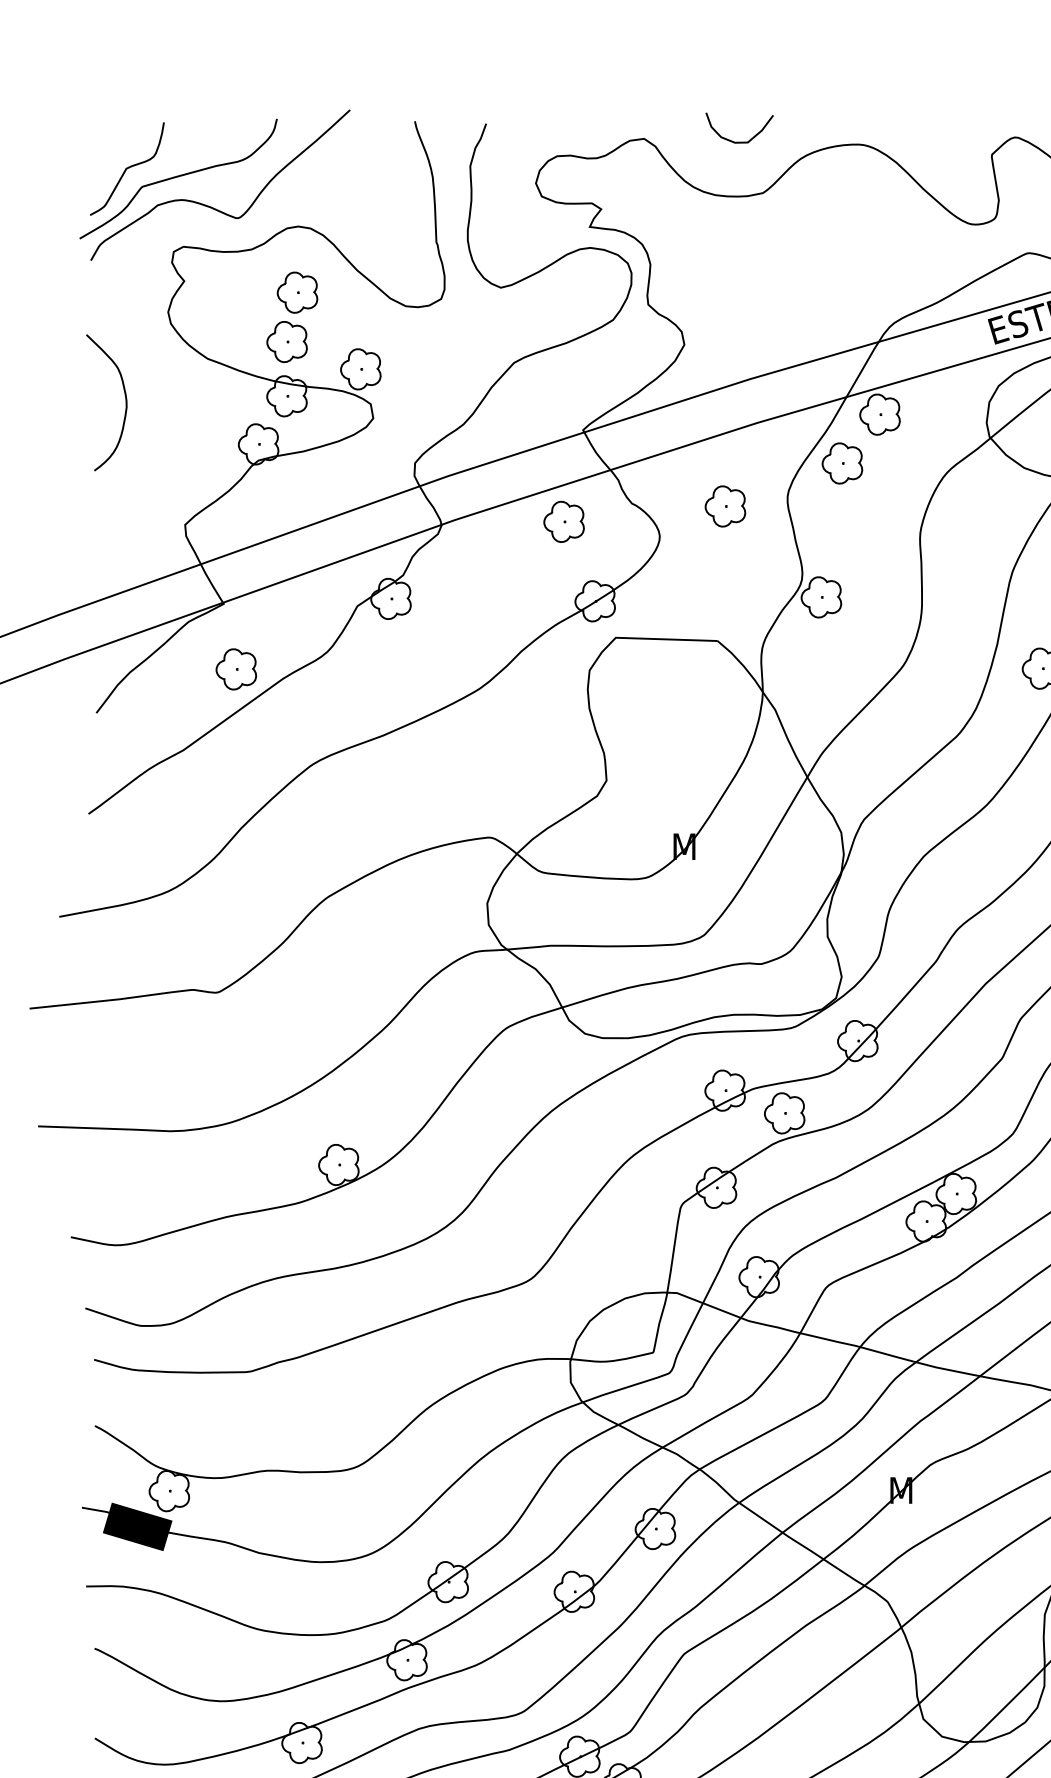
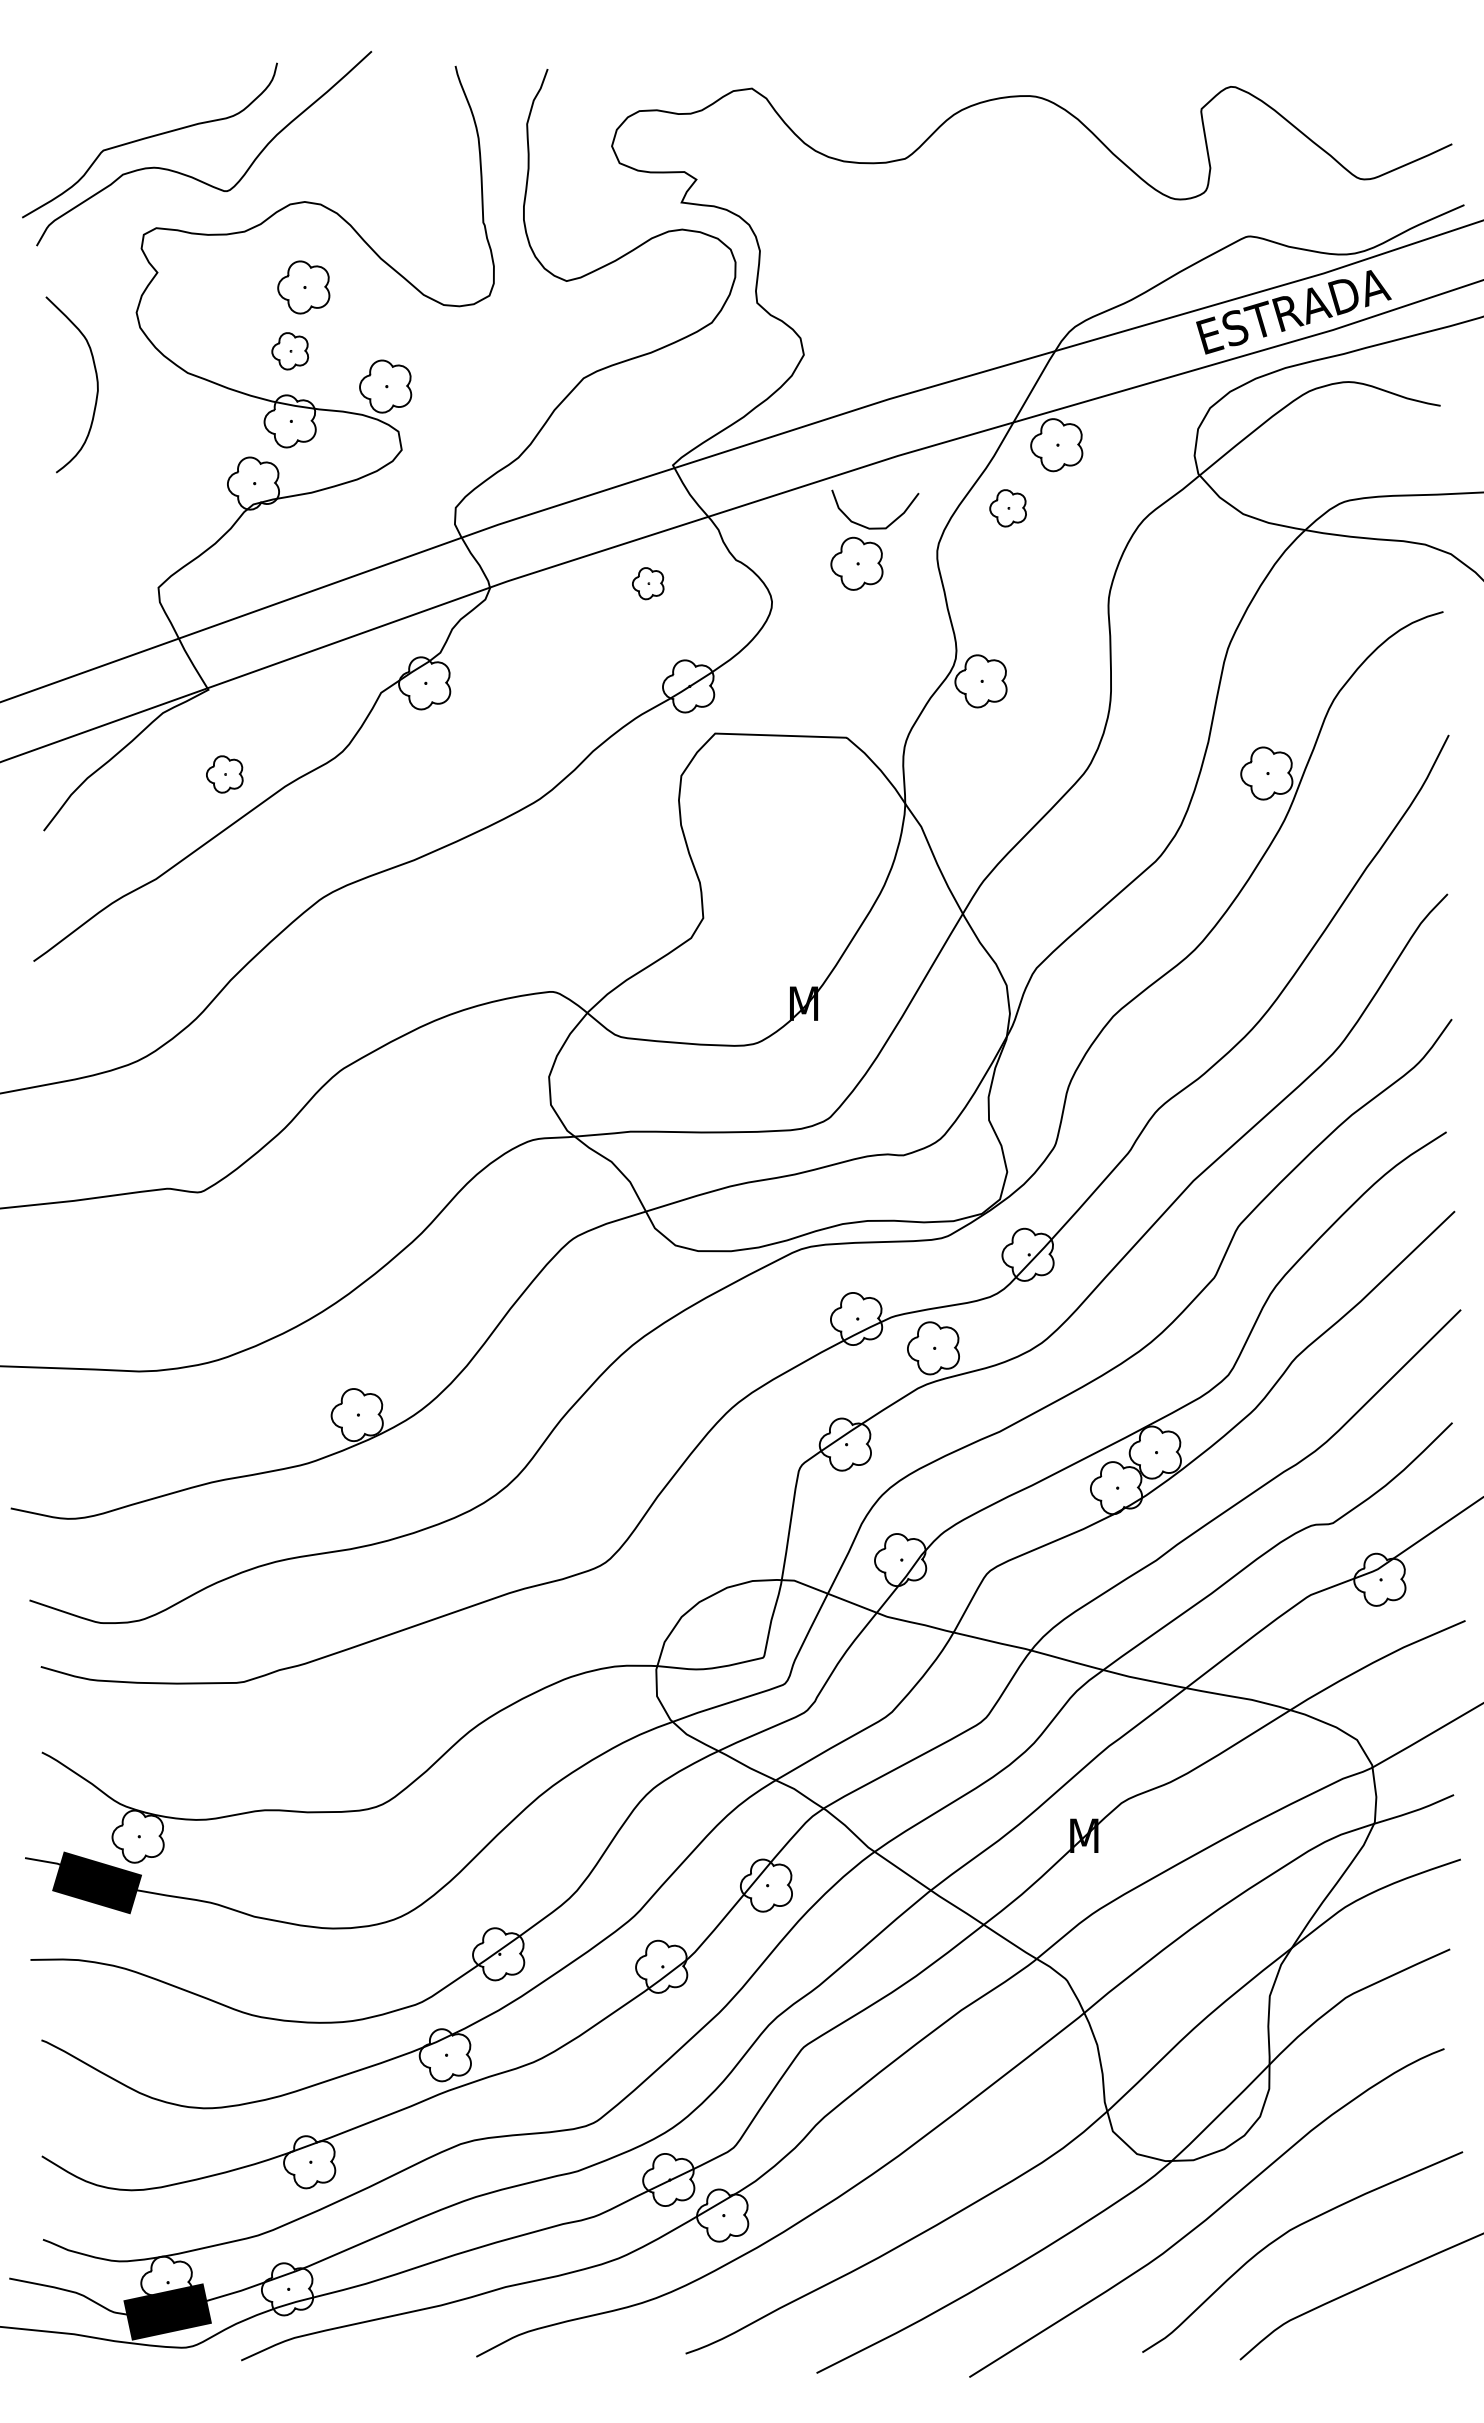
curve: (739, 141) -> (875, 527), moved
curve: (127, 168) -> (83, 127), removed
part: (286, 342) -> (289, 351), size x0.7
curve: (125, 402) -> (96, 384), moved
part: (841, 463) -> (1007, 508), size x0.7
part: (563, 521) -> (647, 583), size x0.6
part: (236, 669) -> (224, 774), size x0.7

